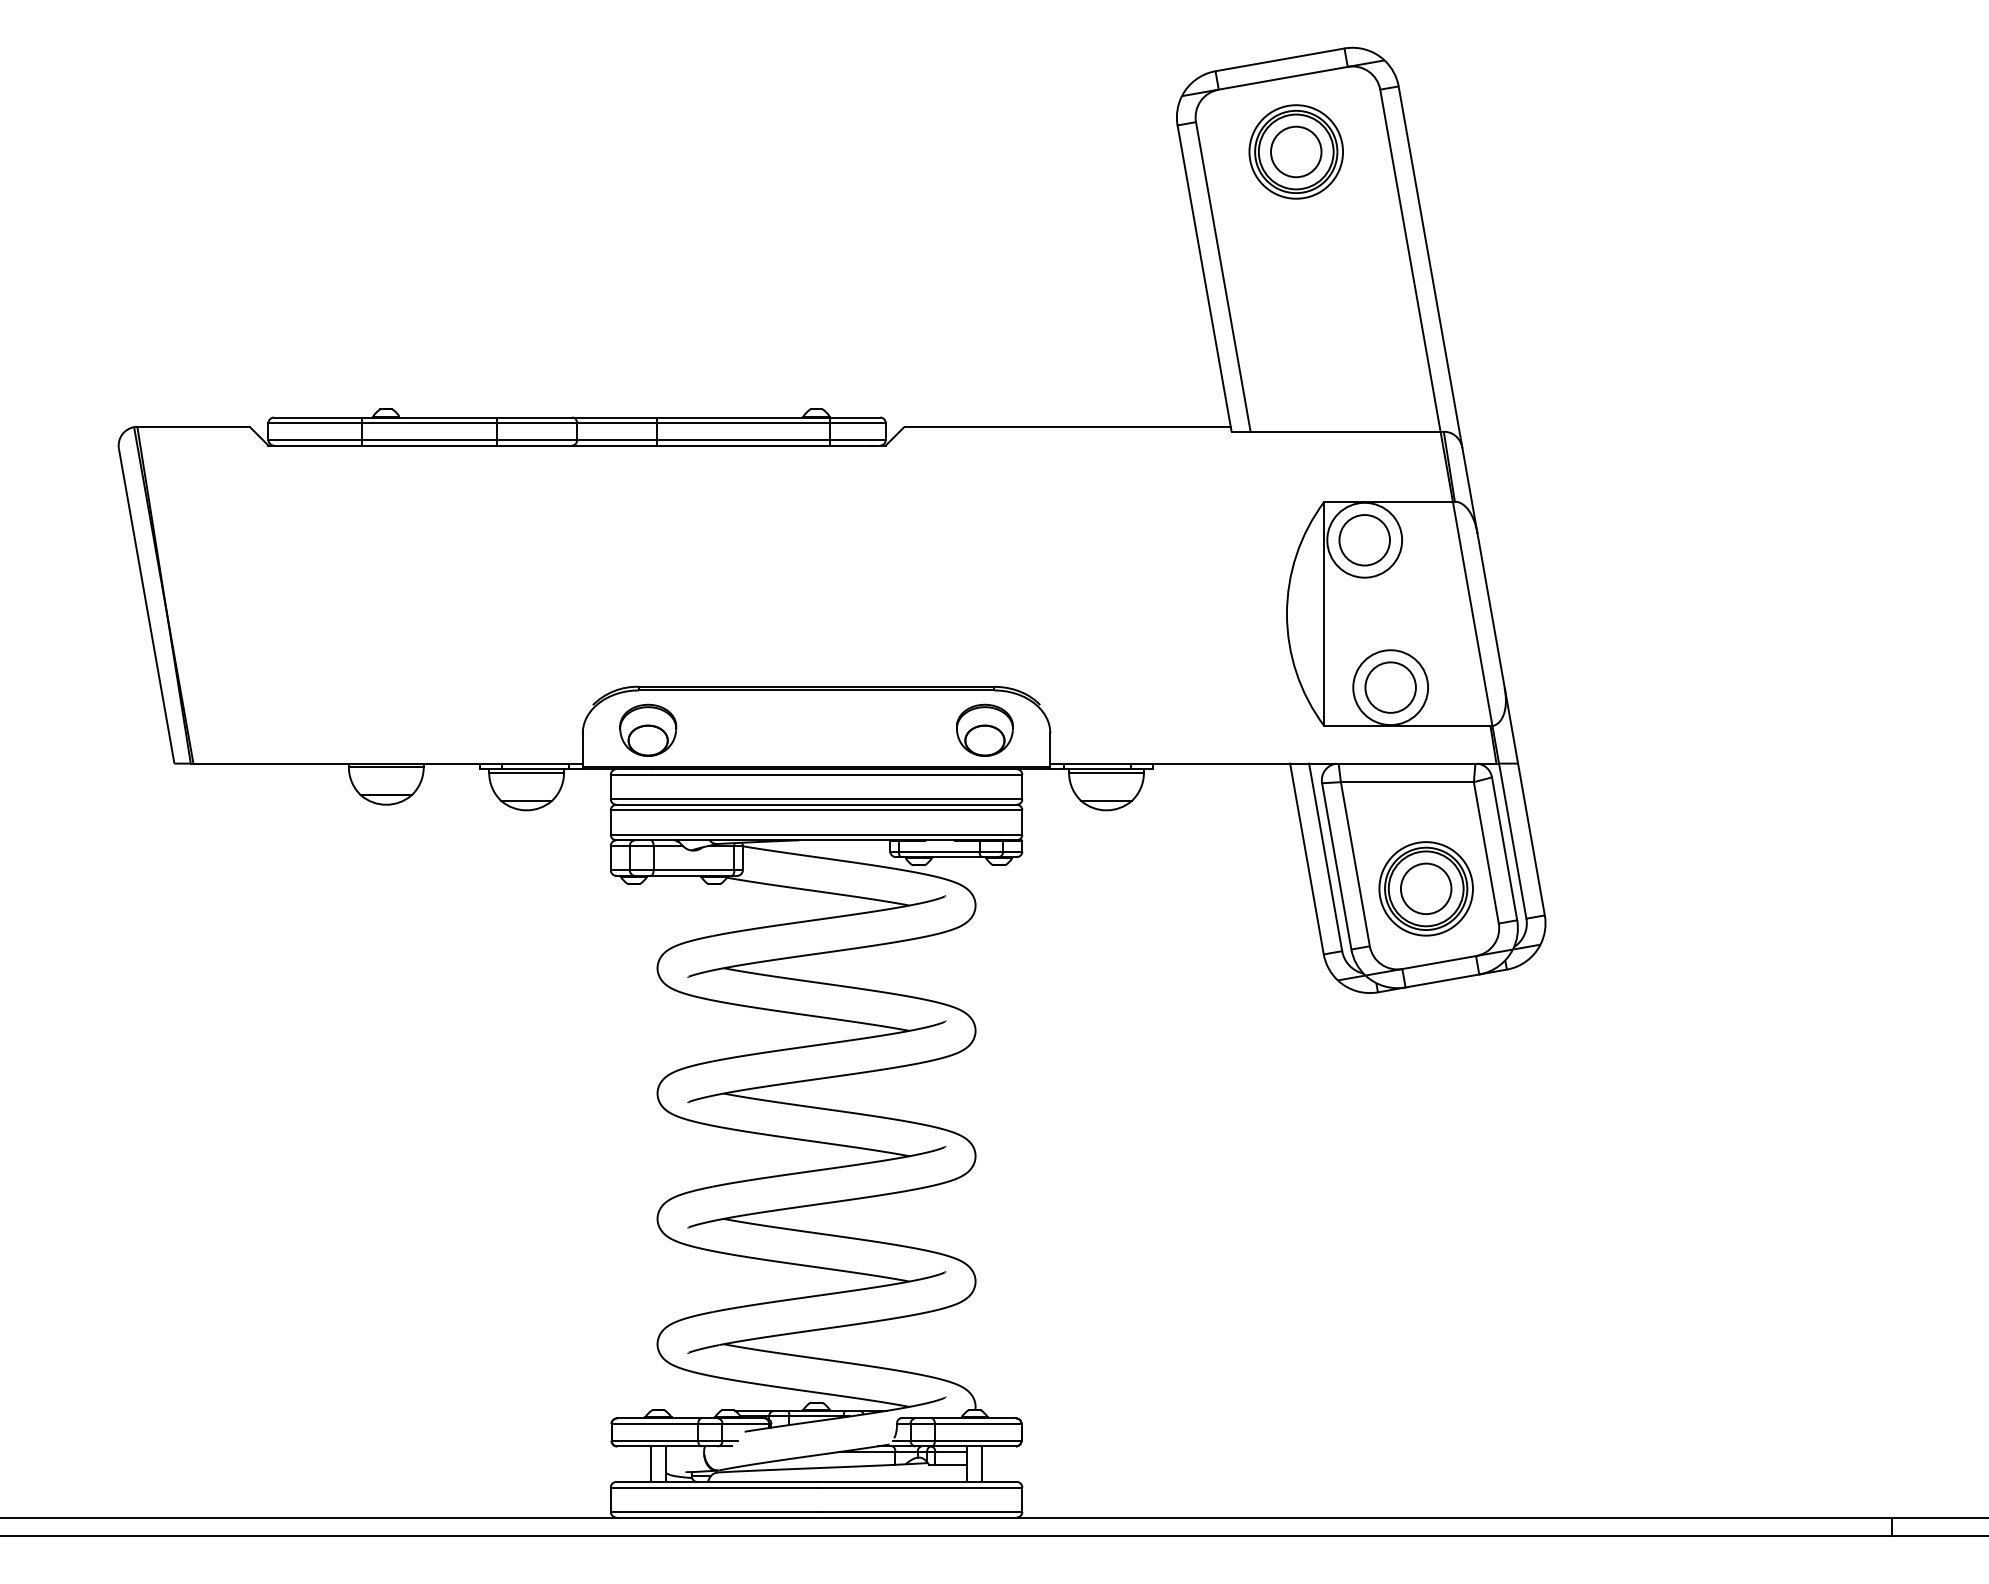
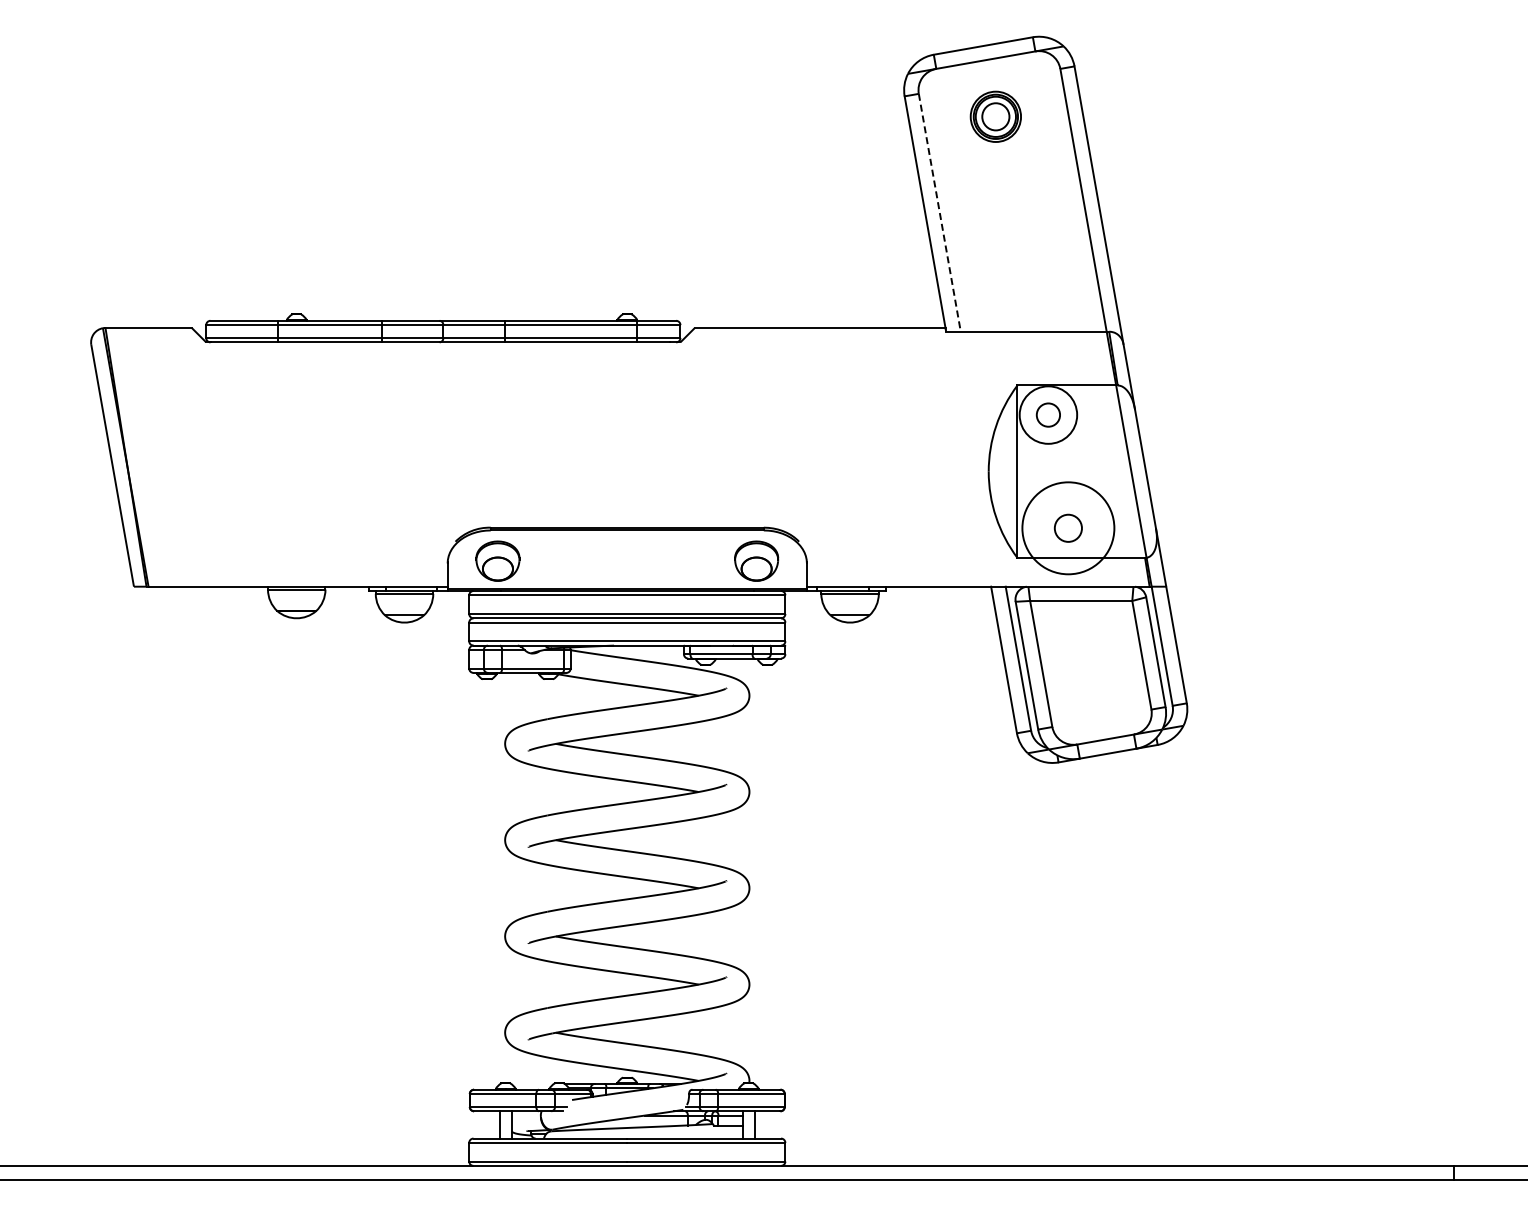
part: (1295, 151) -> (995, 116), size x0.7
line: (1222, 276) -> (939, 212), solid -> dashed
circle: (1364, 539) -> (1048, 414), size x0.6
circle: (1390, 686) -> (1068, 527), size x0.7
circle: (1390, 687) -> (1068, 528), size x1.6
part: (1425, 888) -> (1095, 682), removed

